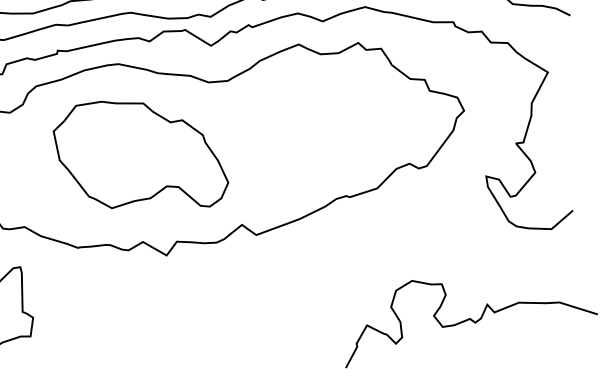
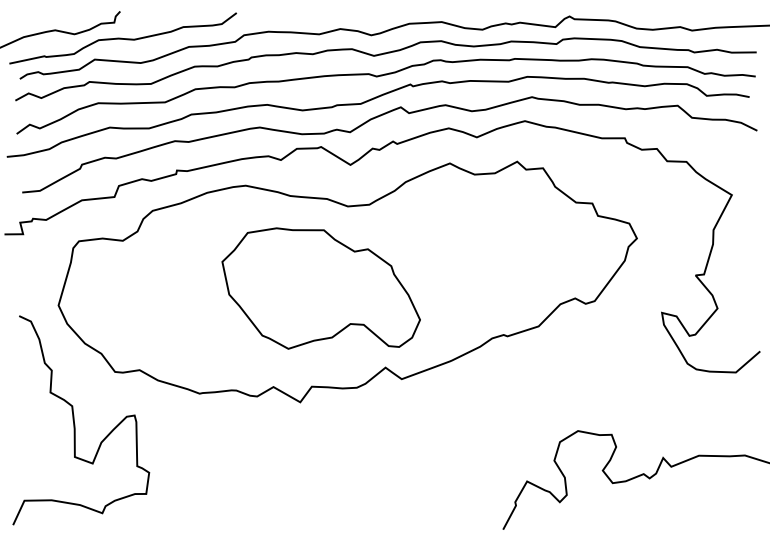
part: (140, 154) -> (320, 288), moved

